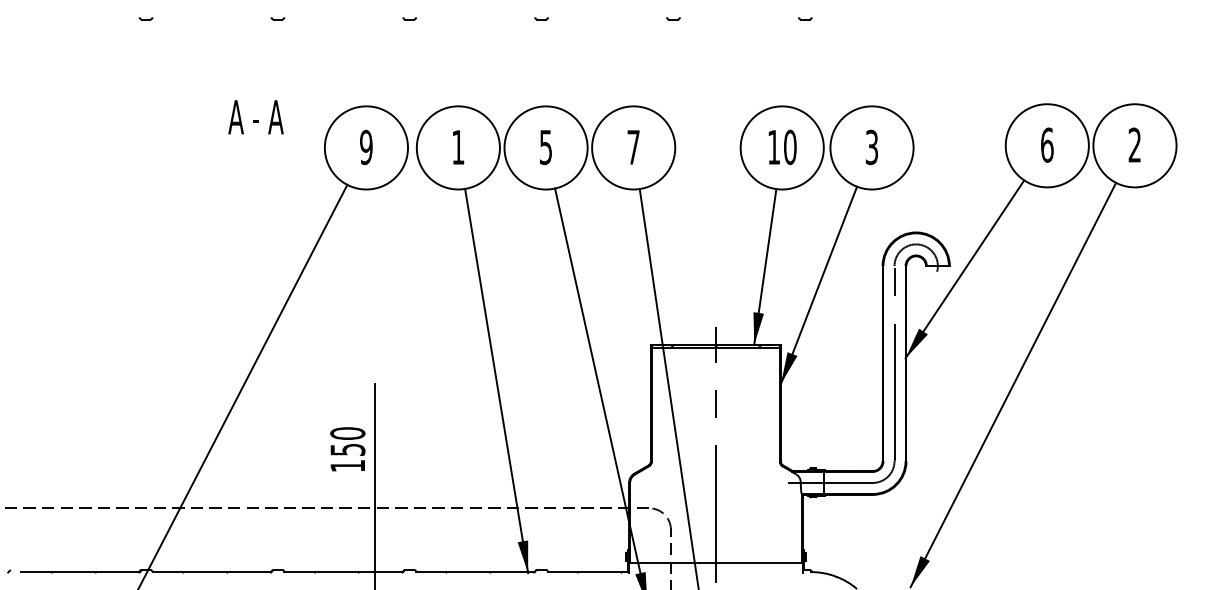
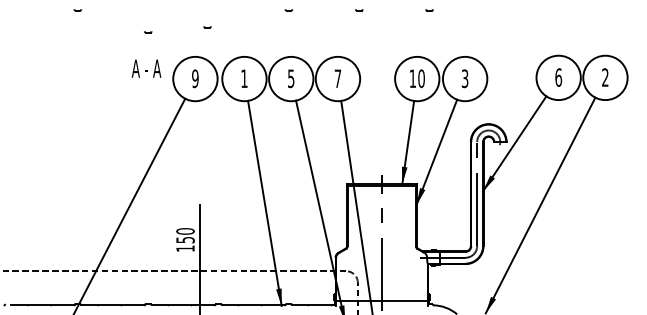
part: (278, 19) -> (148, 32), moved
part: (409, 19) -> (207, 27), moved
text: (255, 116) -> (146, 68), moved

